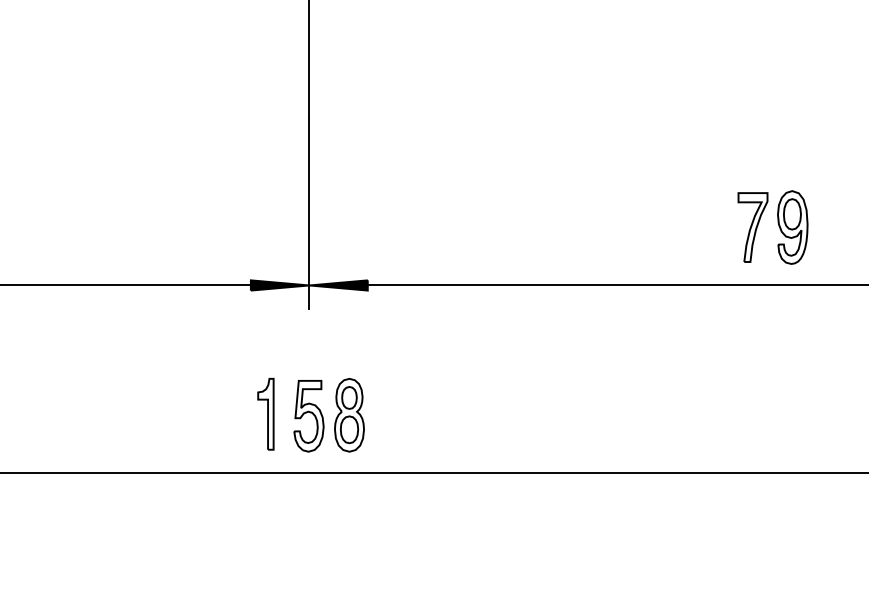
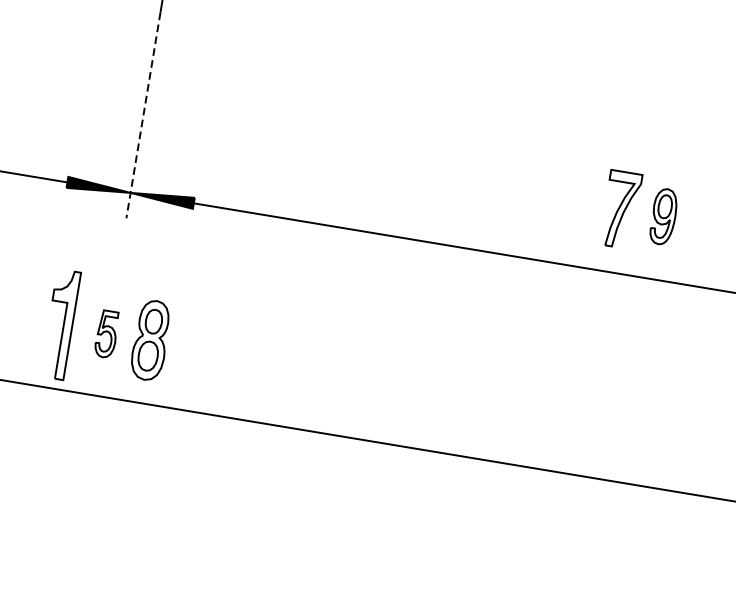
line: (309, 214) -> (143, 116), solid -> dashed
part: (792, 227) -> (663, 216), size x0.7
part: (265, 413) -> (60, 323), size x1.4
part: (308, 416) -> (106, 334), size x0.6

